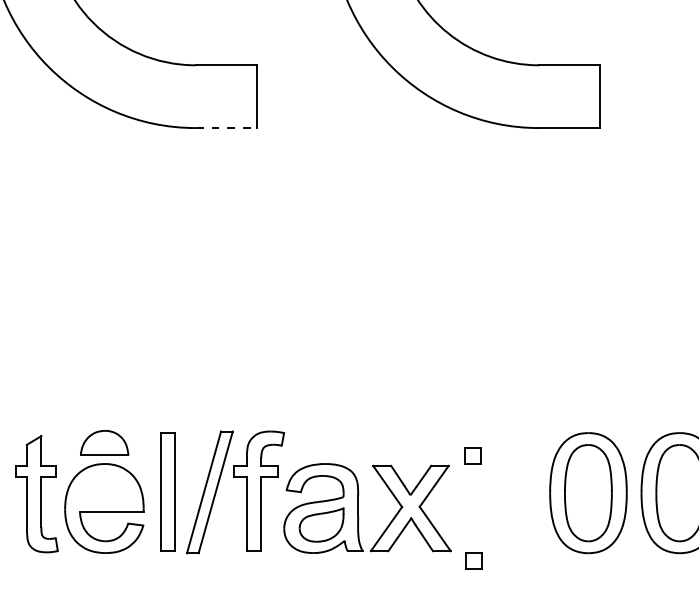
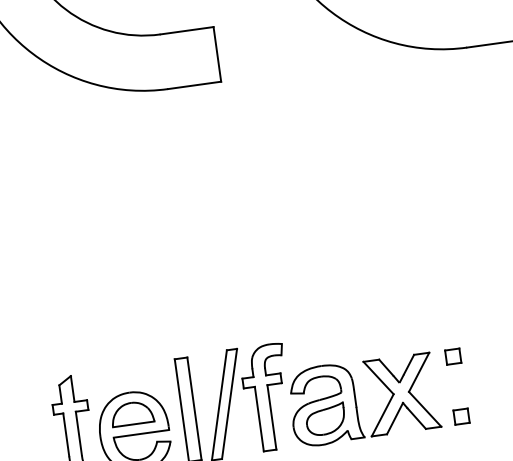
line: (226, 128) -> (194, 85), dashed -> solid
part: (104, 442) -> (132, 413), moved
part: (472, 455) -> (452, 356), moved
part: (473, 560) -> (460, 416), moved

